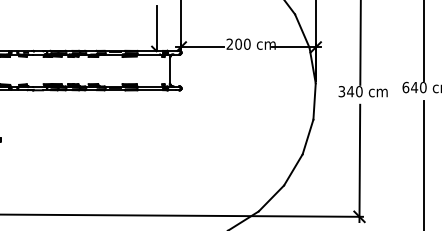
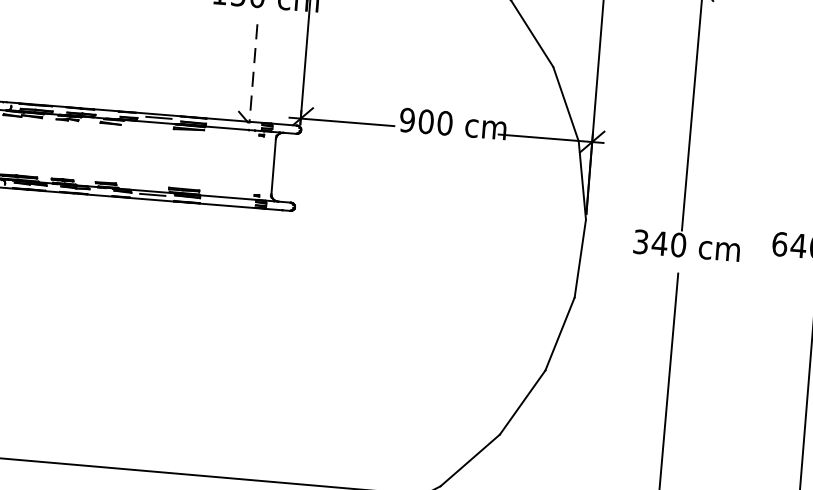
line: (157, 28) -> (253, 73), solid -> dashed
text: (229, 43) -> (406, 118), 200 -> 900

